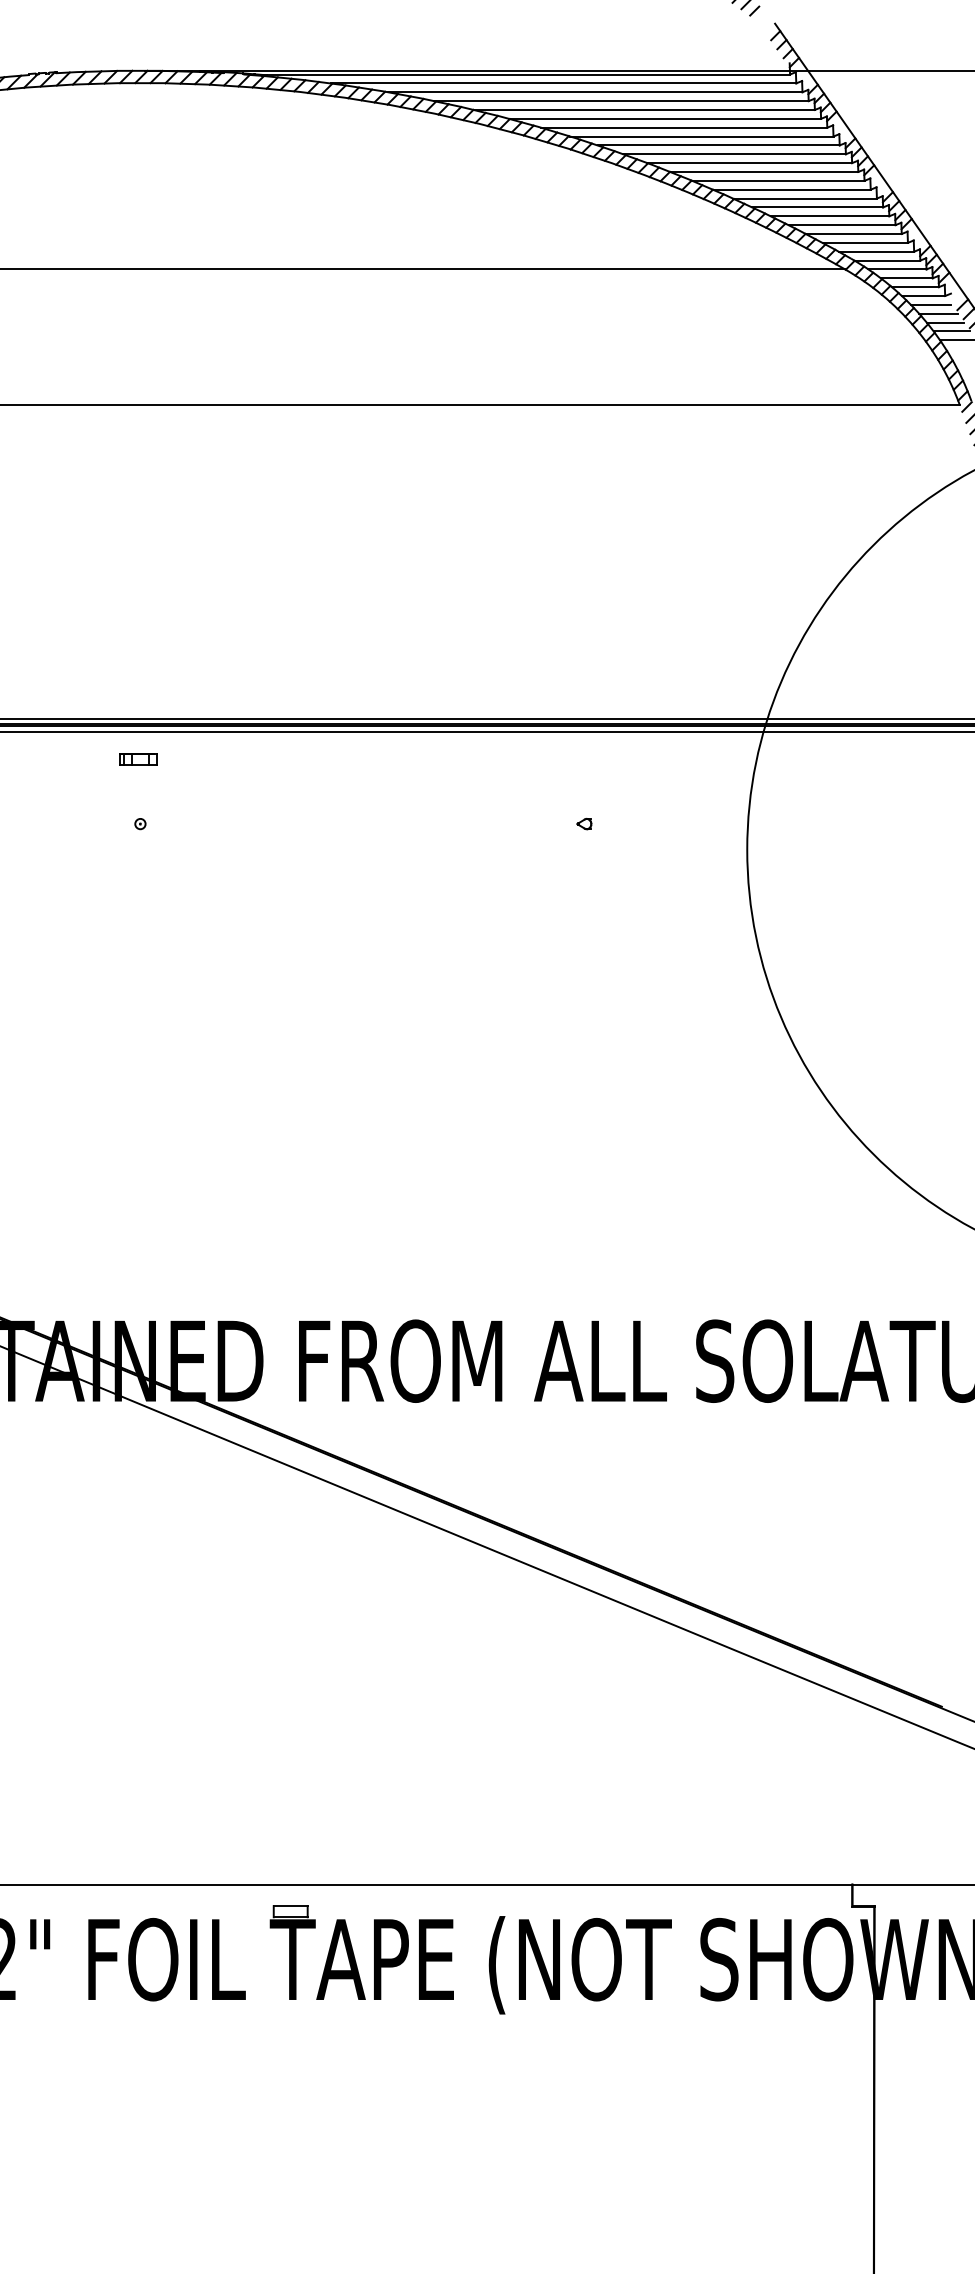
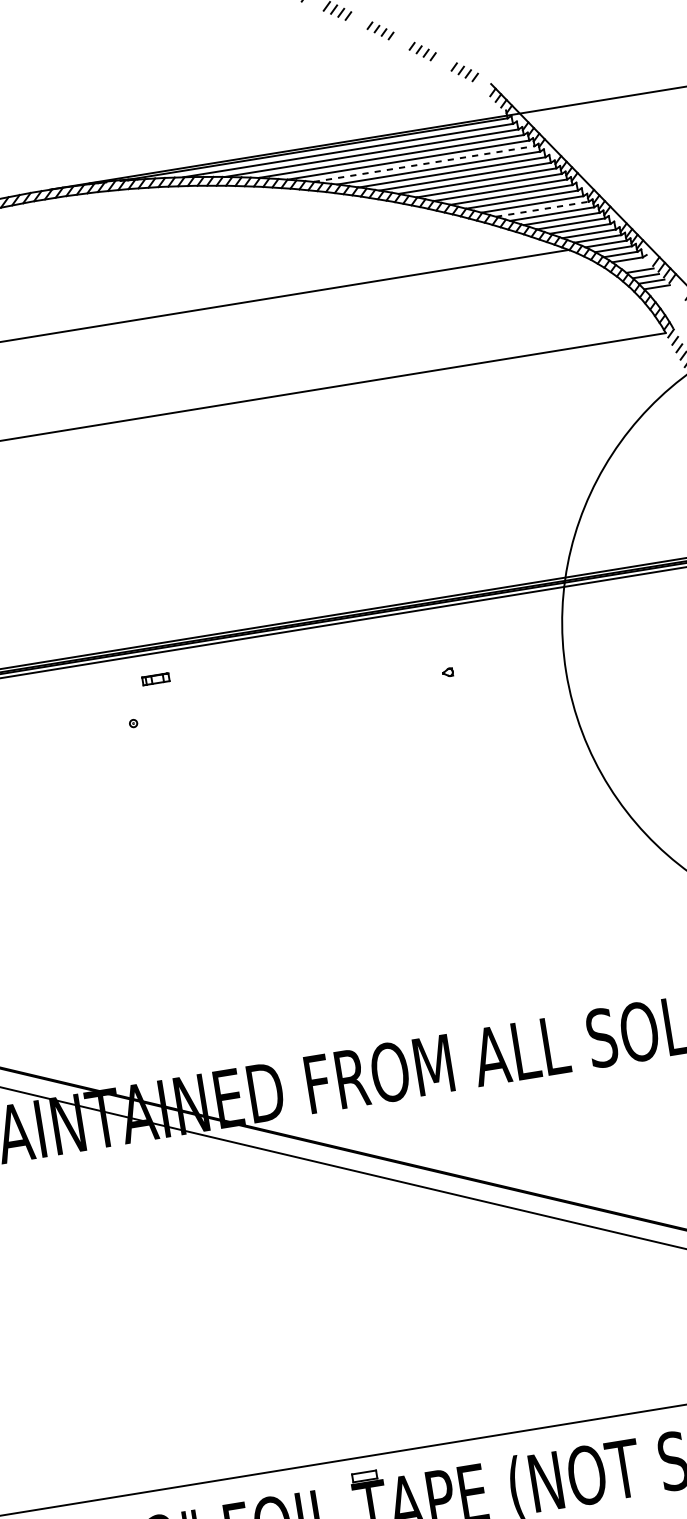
line: (665, 118) -> (424, 163), solid -> dashed
line: (818, 207) -> (542, 209), solid -> dashed
line: (930, 304) -> (633, 265), removed
part: (138, 759) -> (156, 679), moved

